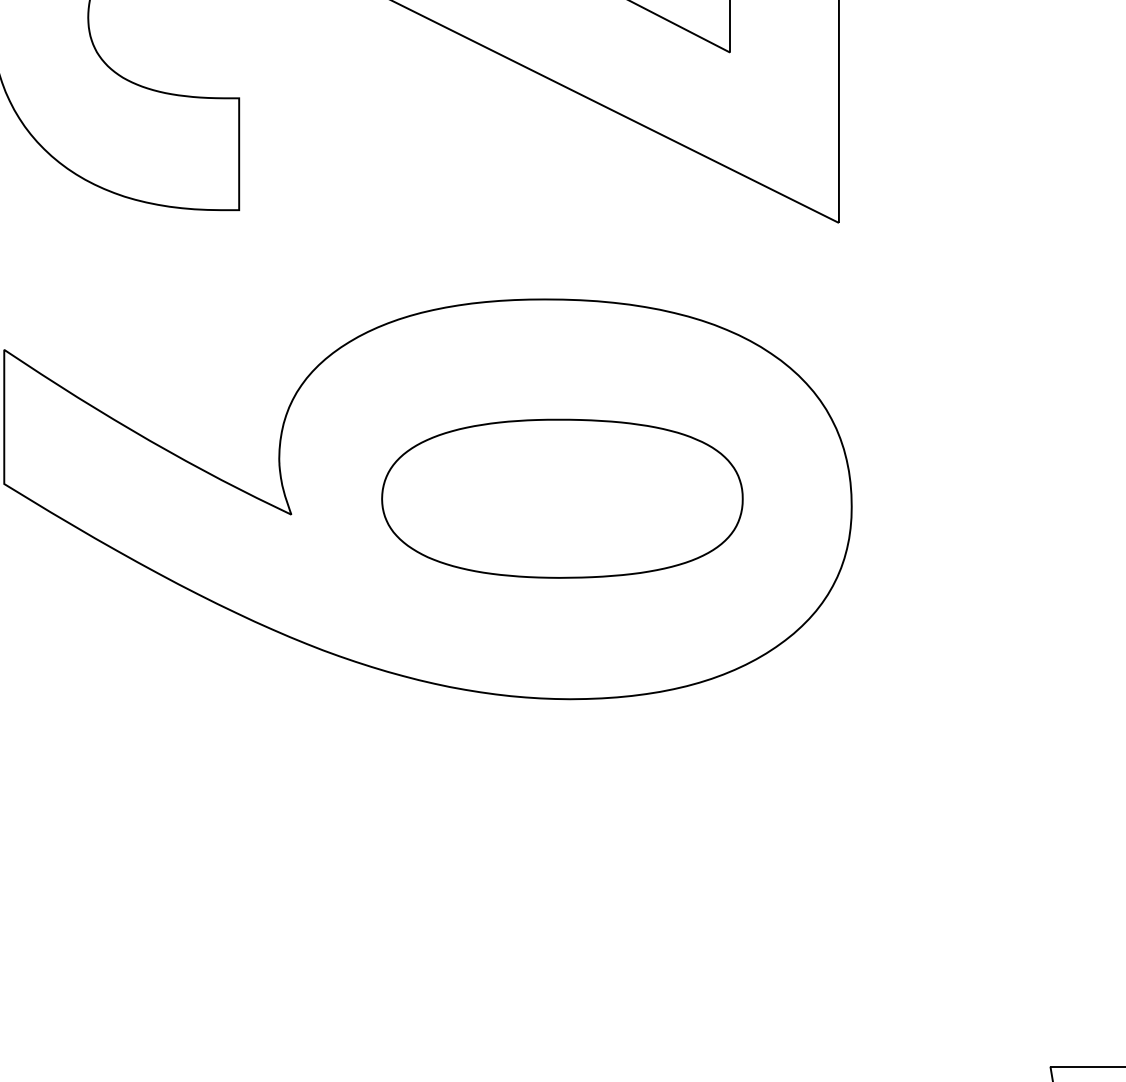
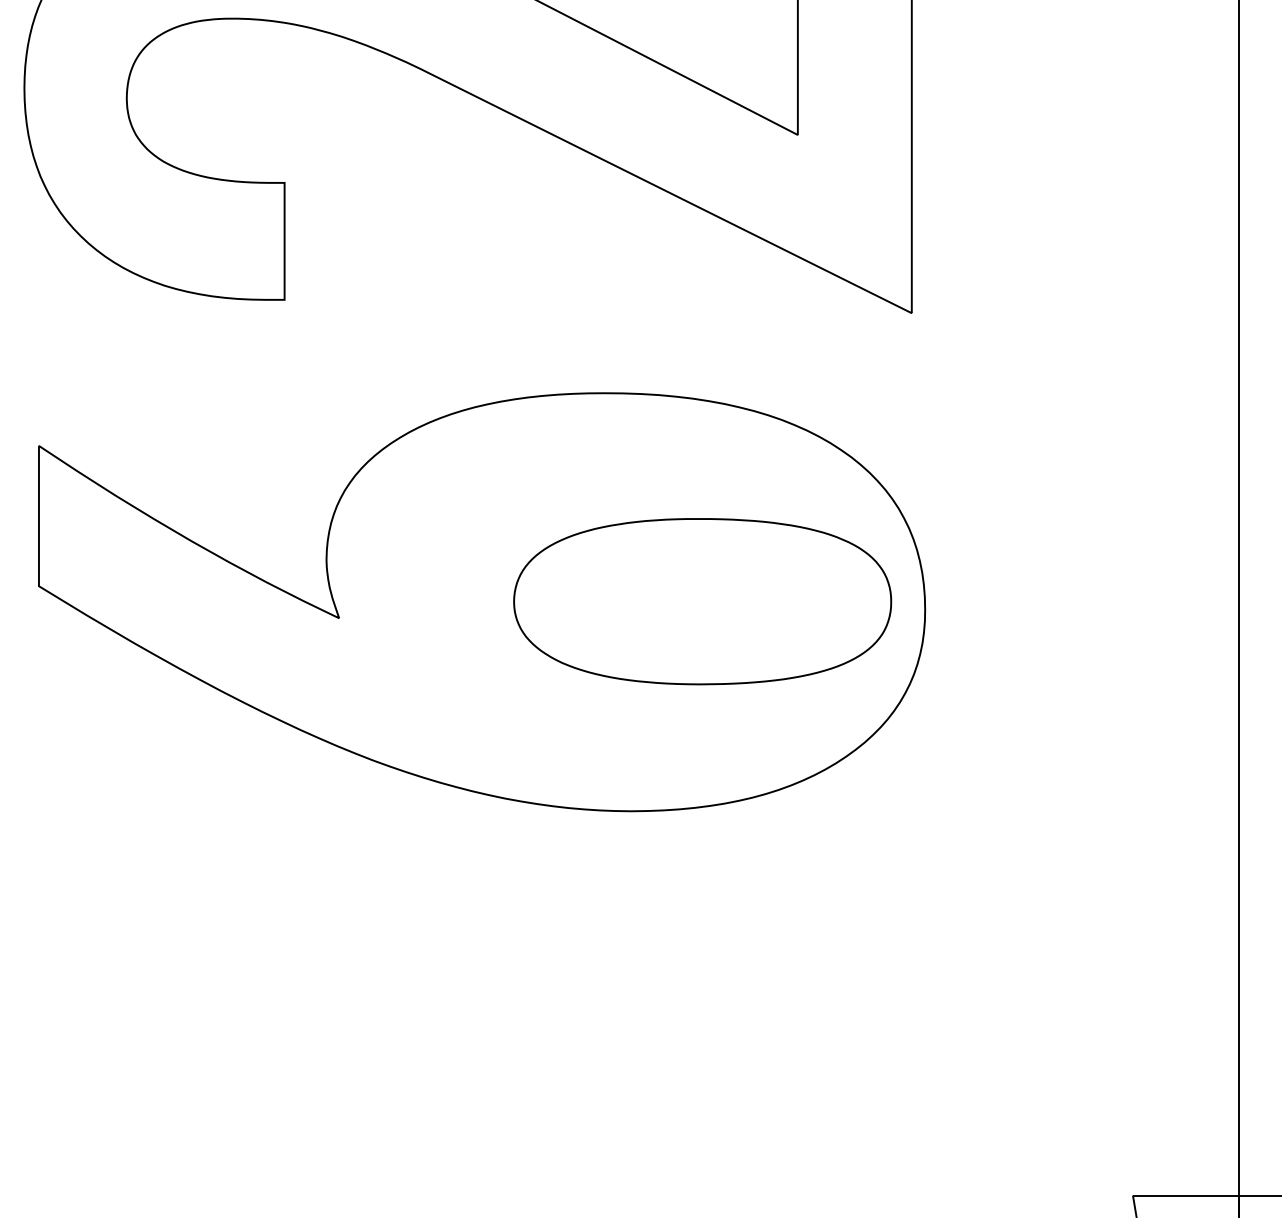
part: (562, 498) -> (702, 601), moved

